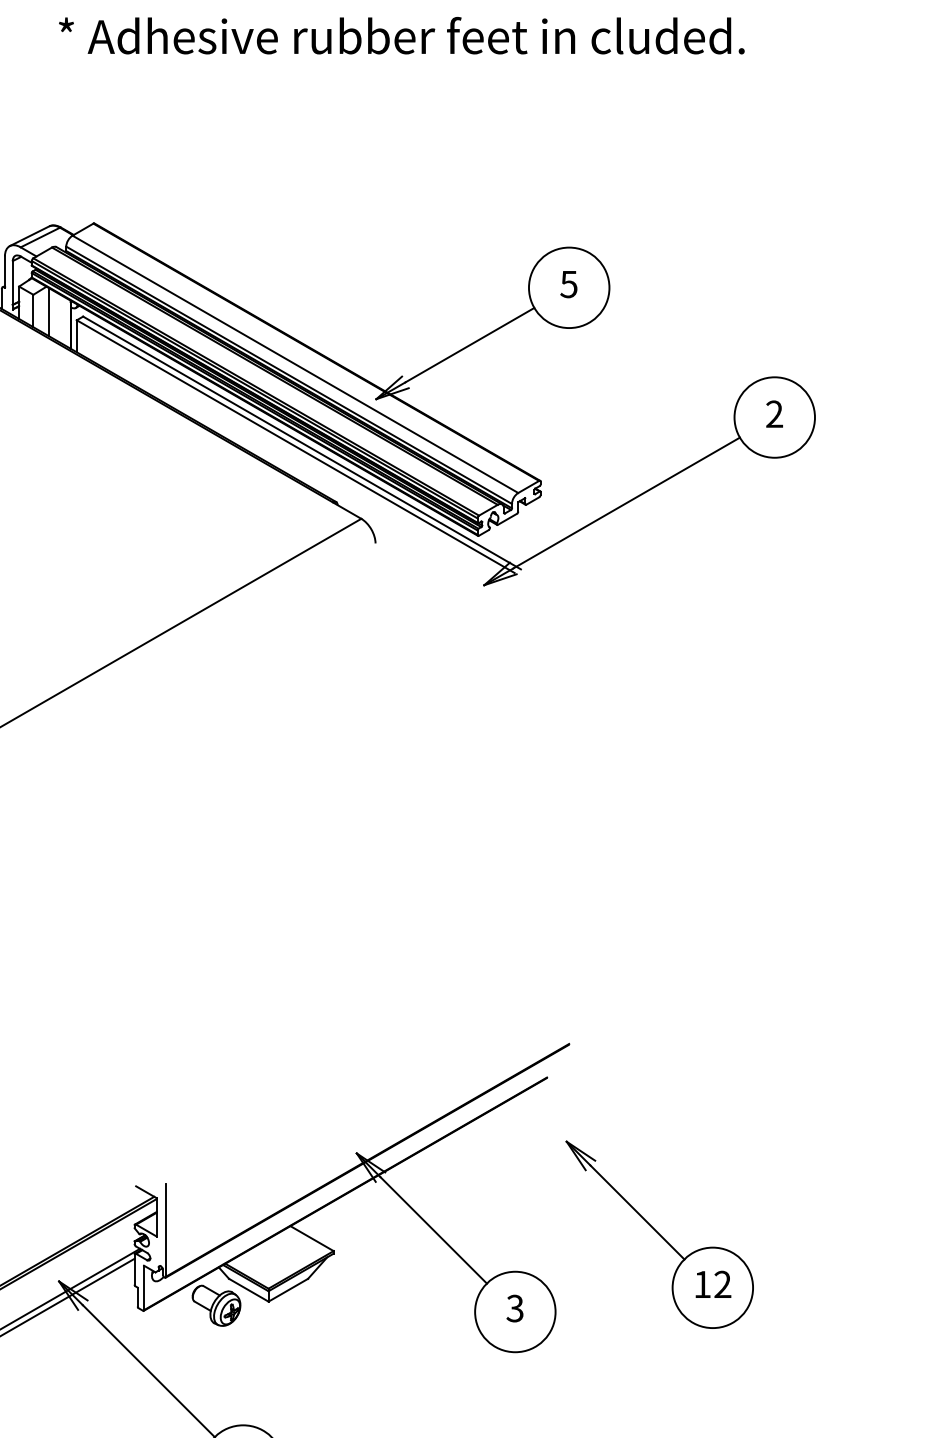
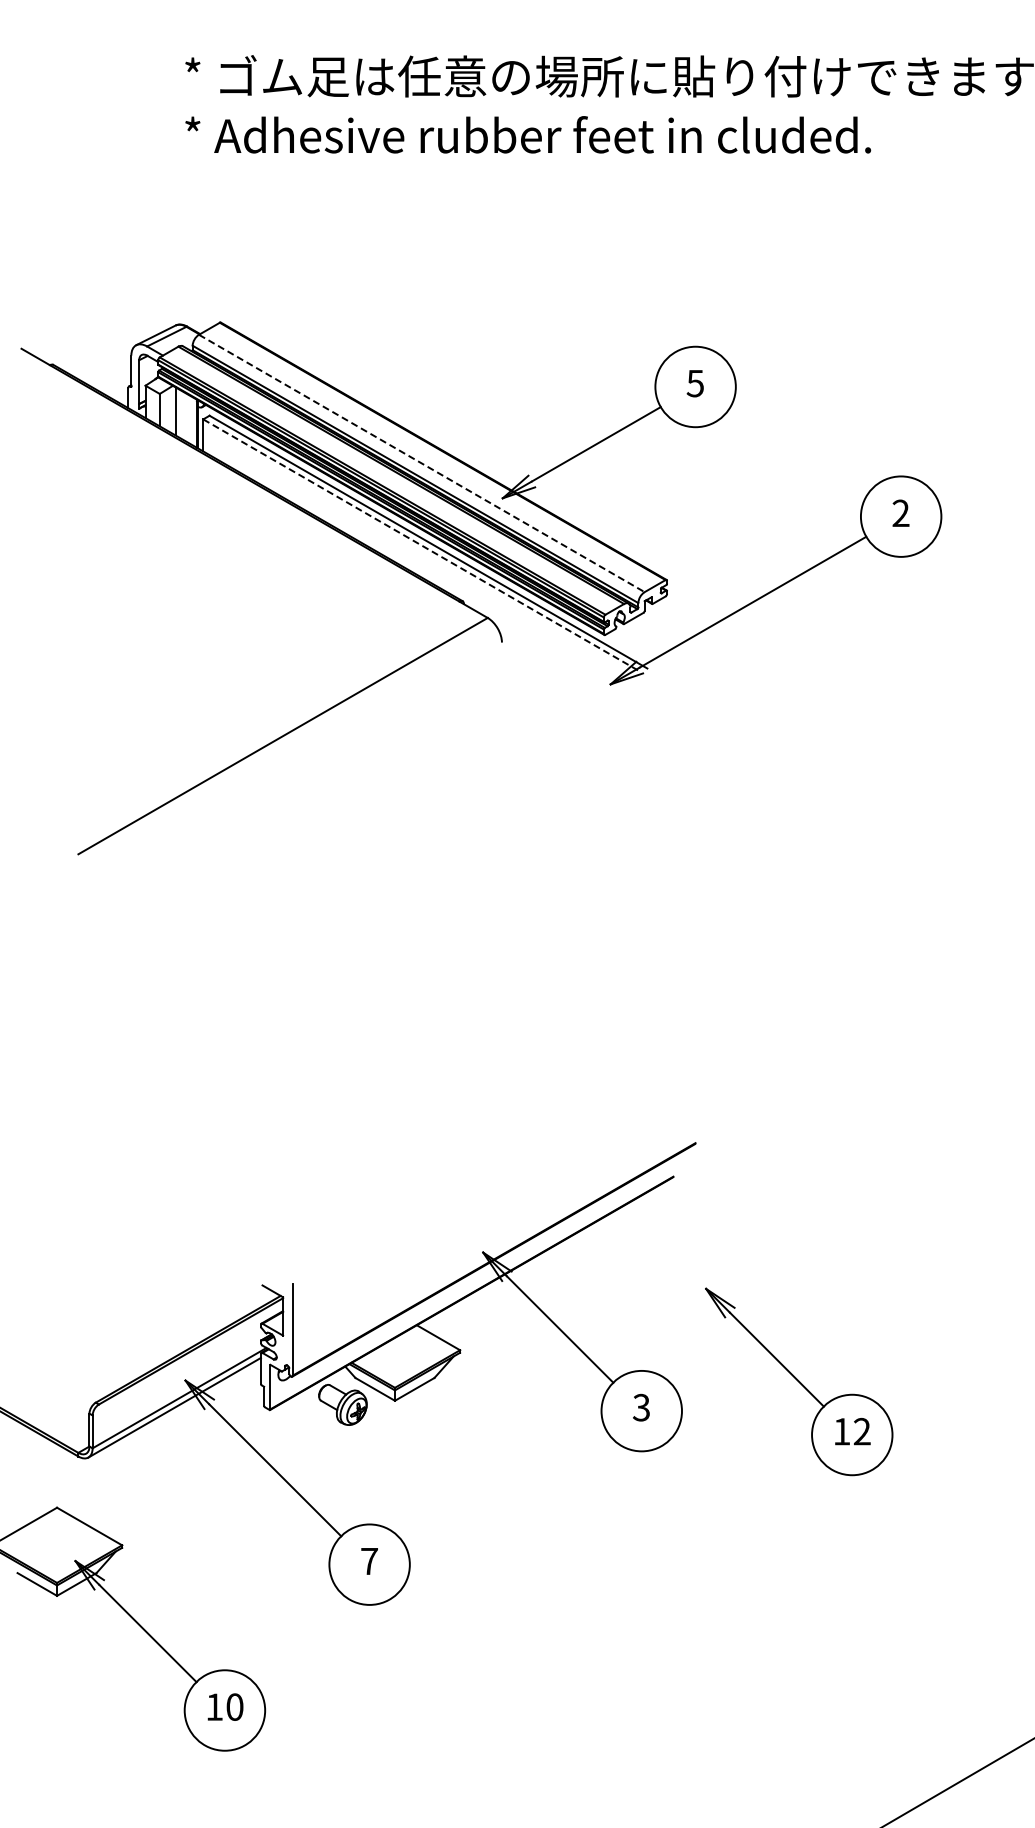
line: (296, 364) -> (422, 463), solid -> dashed
line: (296, 446) -> (422, 545), solid -> dashed
part: (660, 1234) -> (799, 1381), moved

